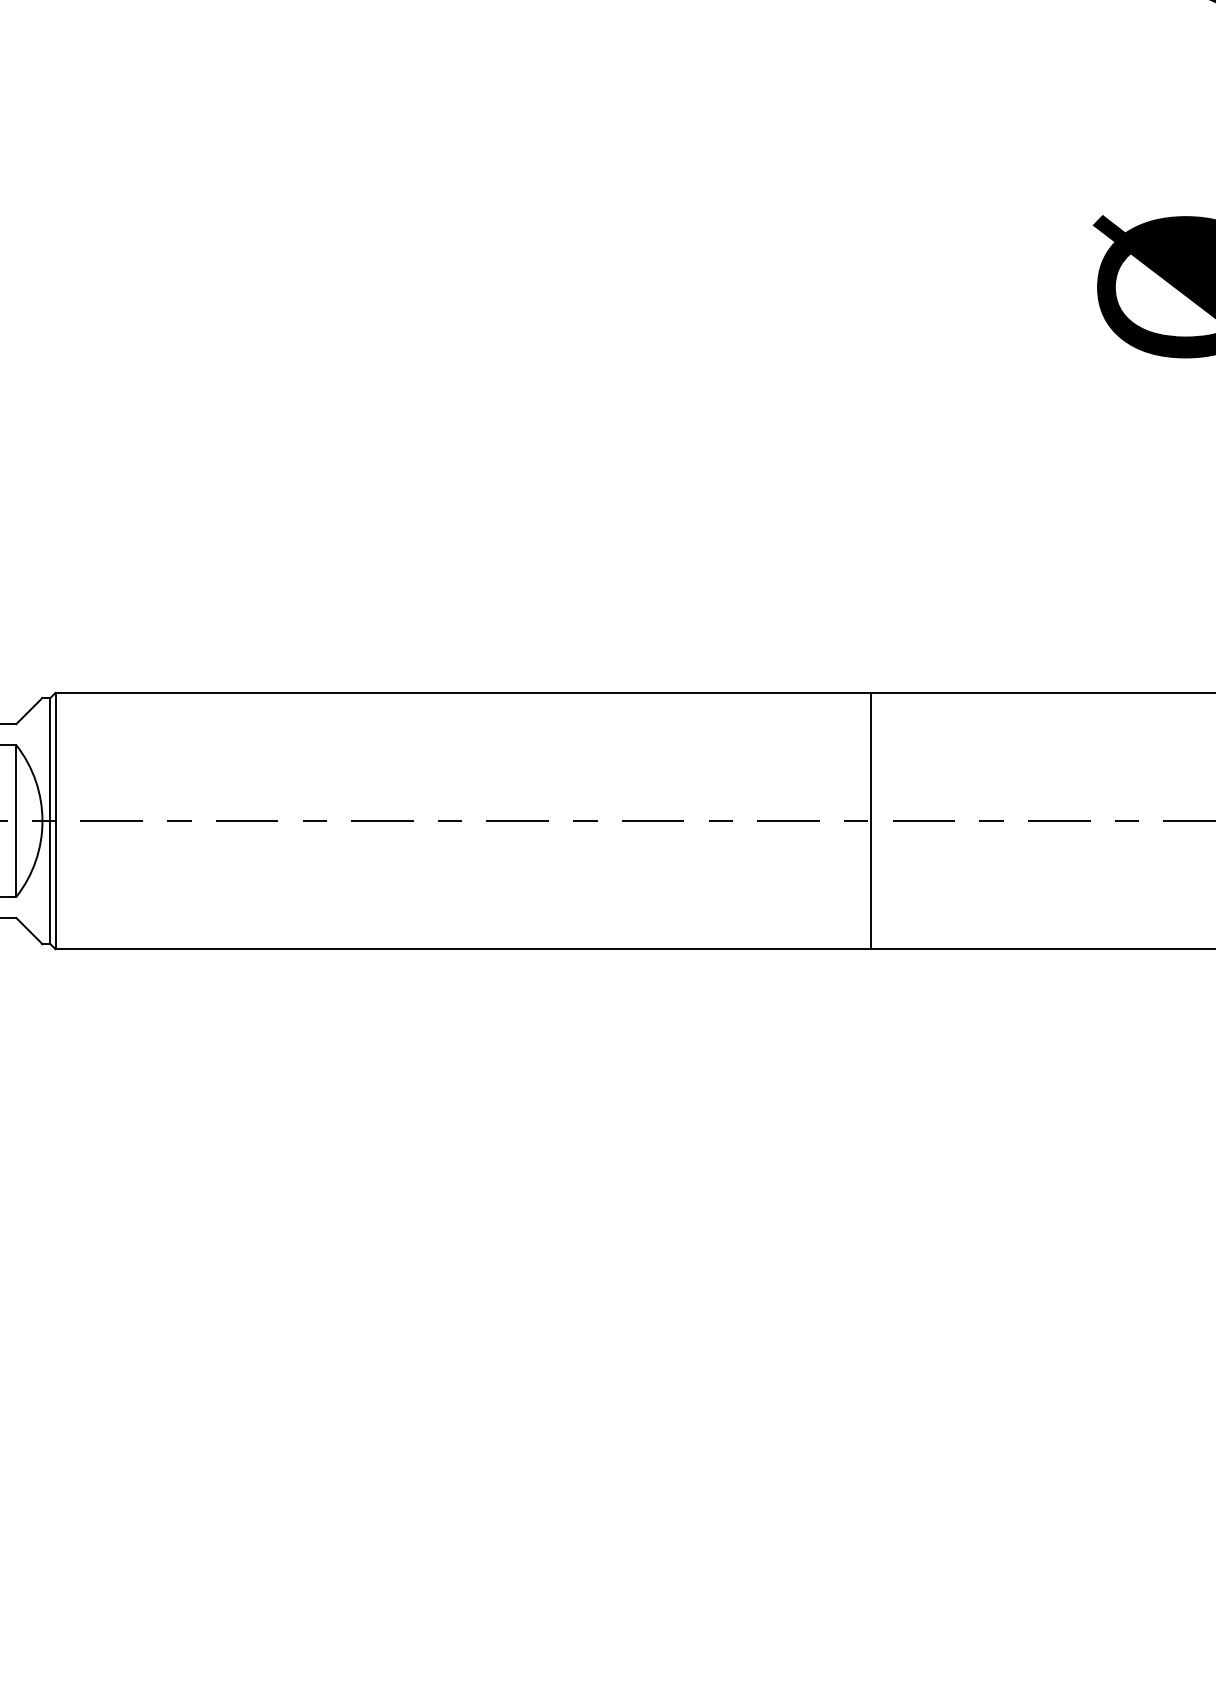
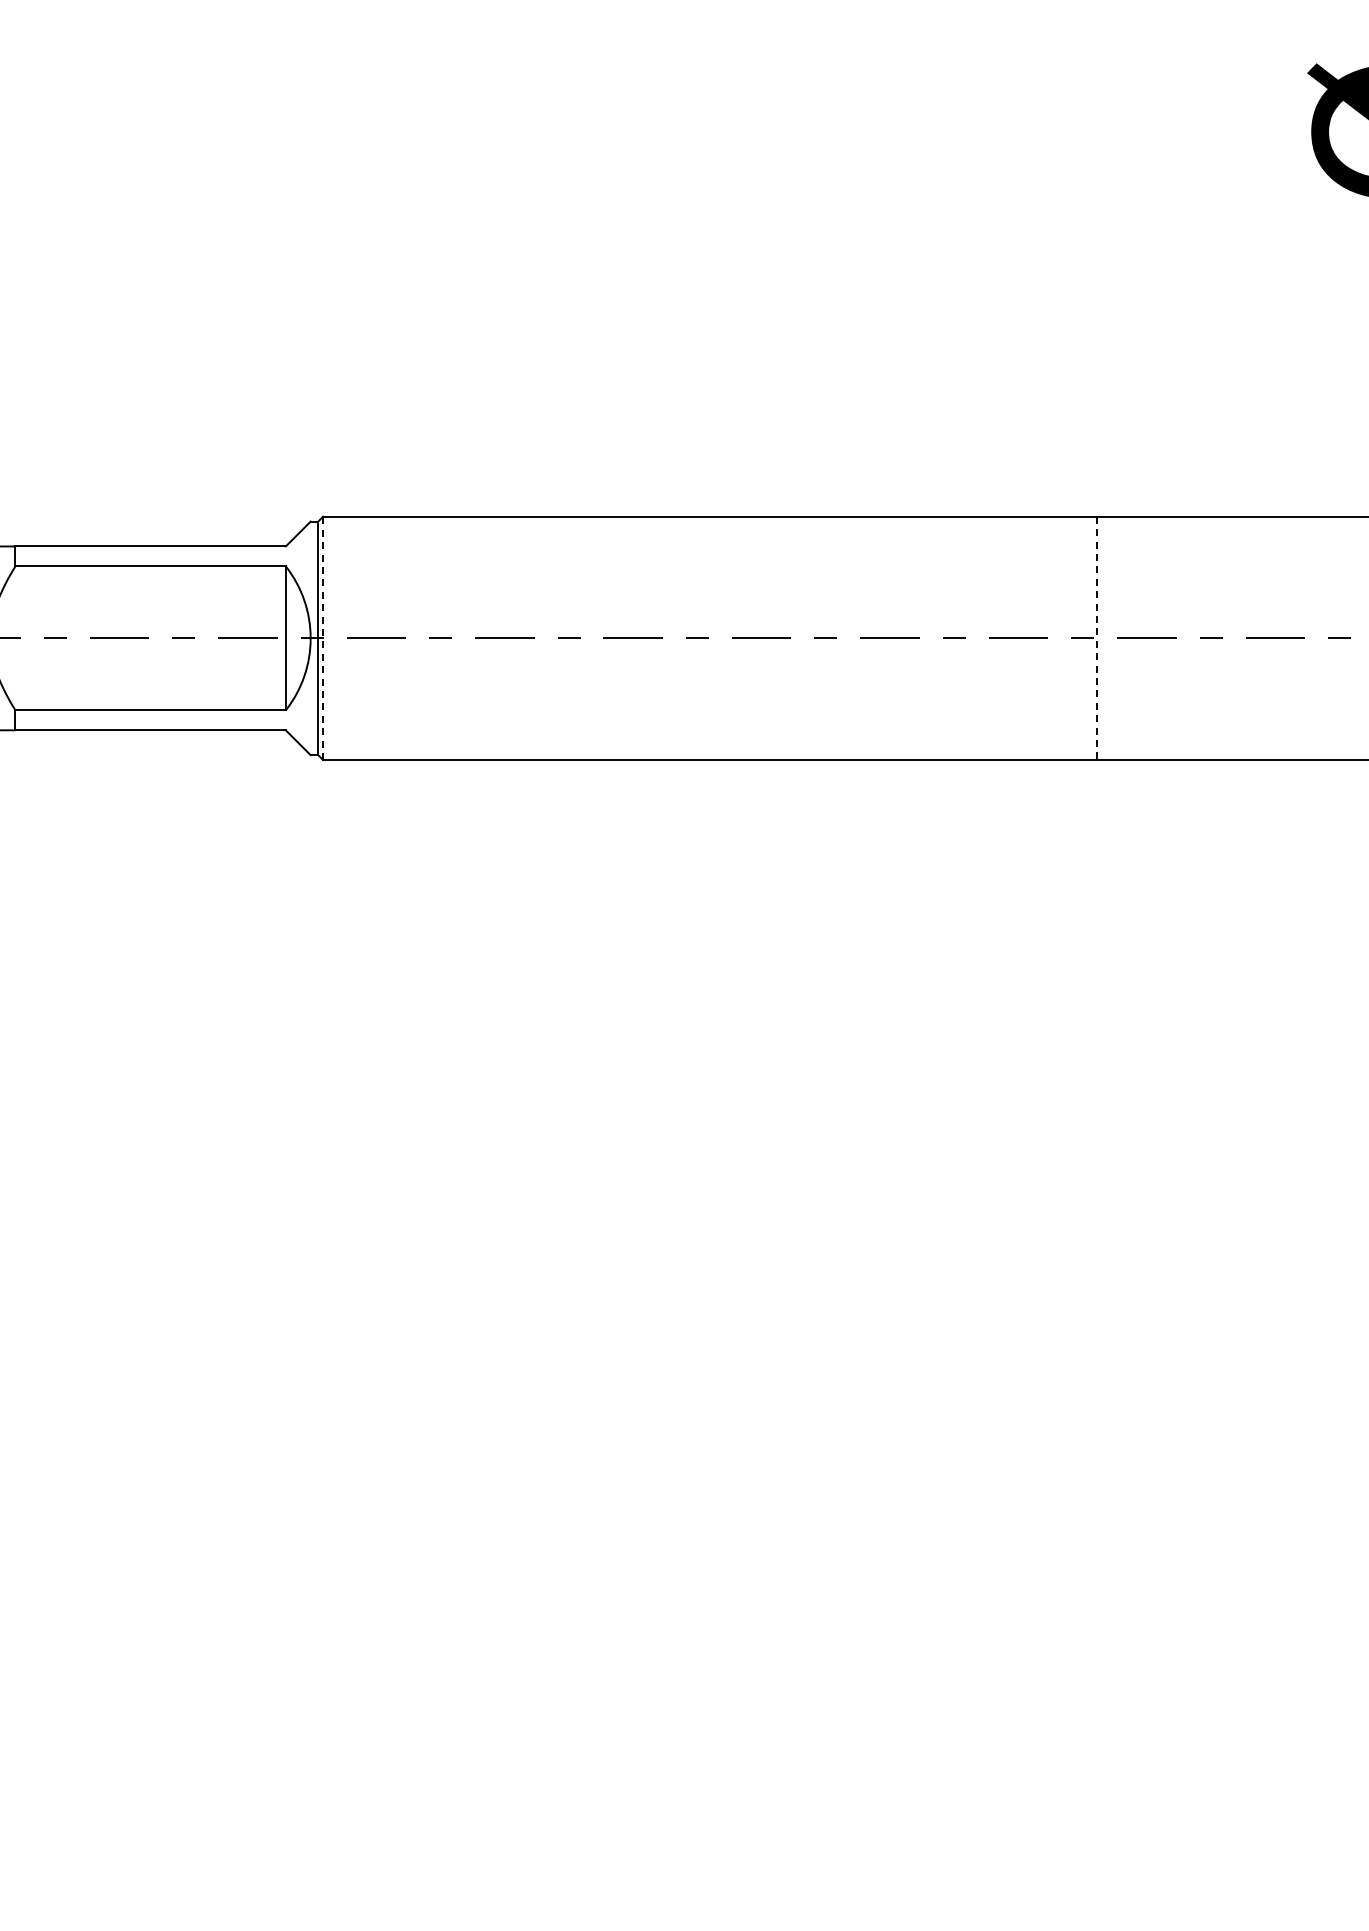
line: (55, 821) -> (323, 638), solid -> dashed
line: (870, 821) -> (1096, 638), solid -> dashed

